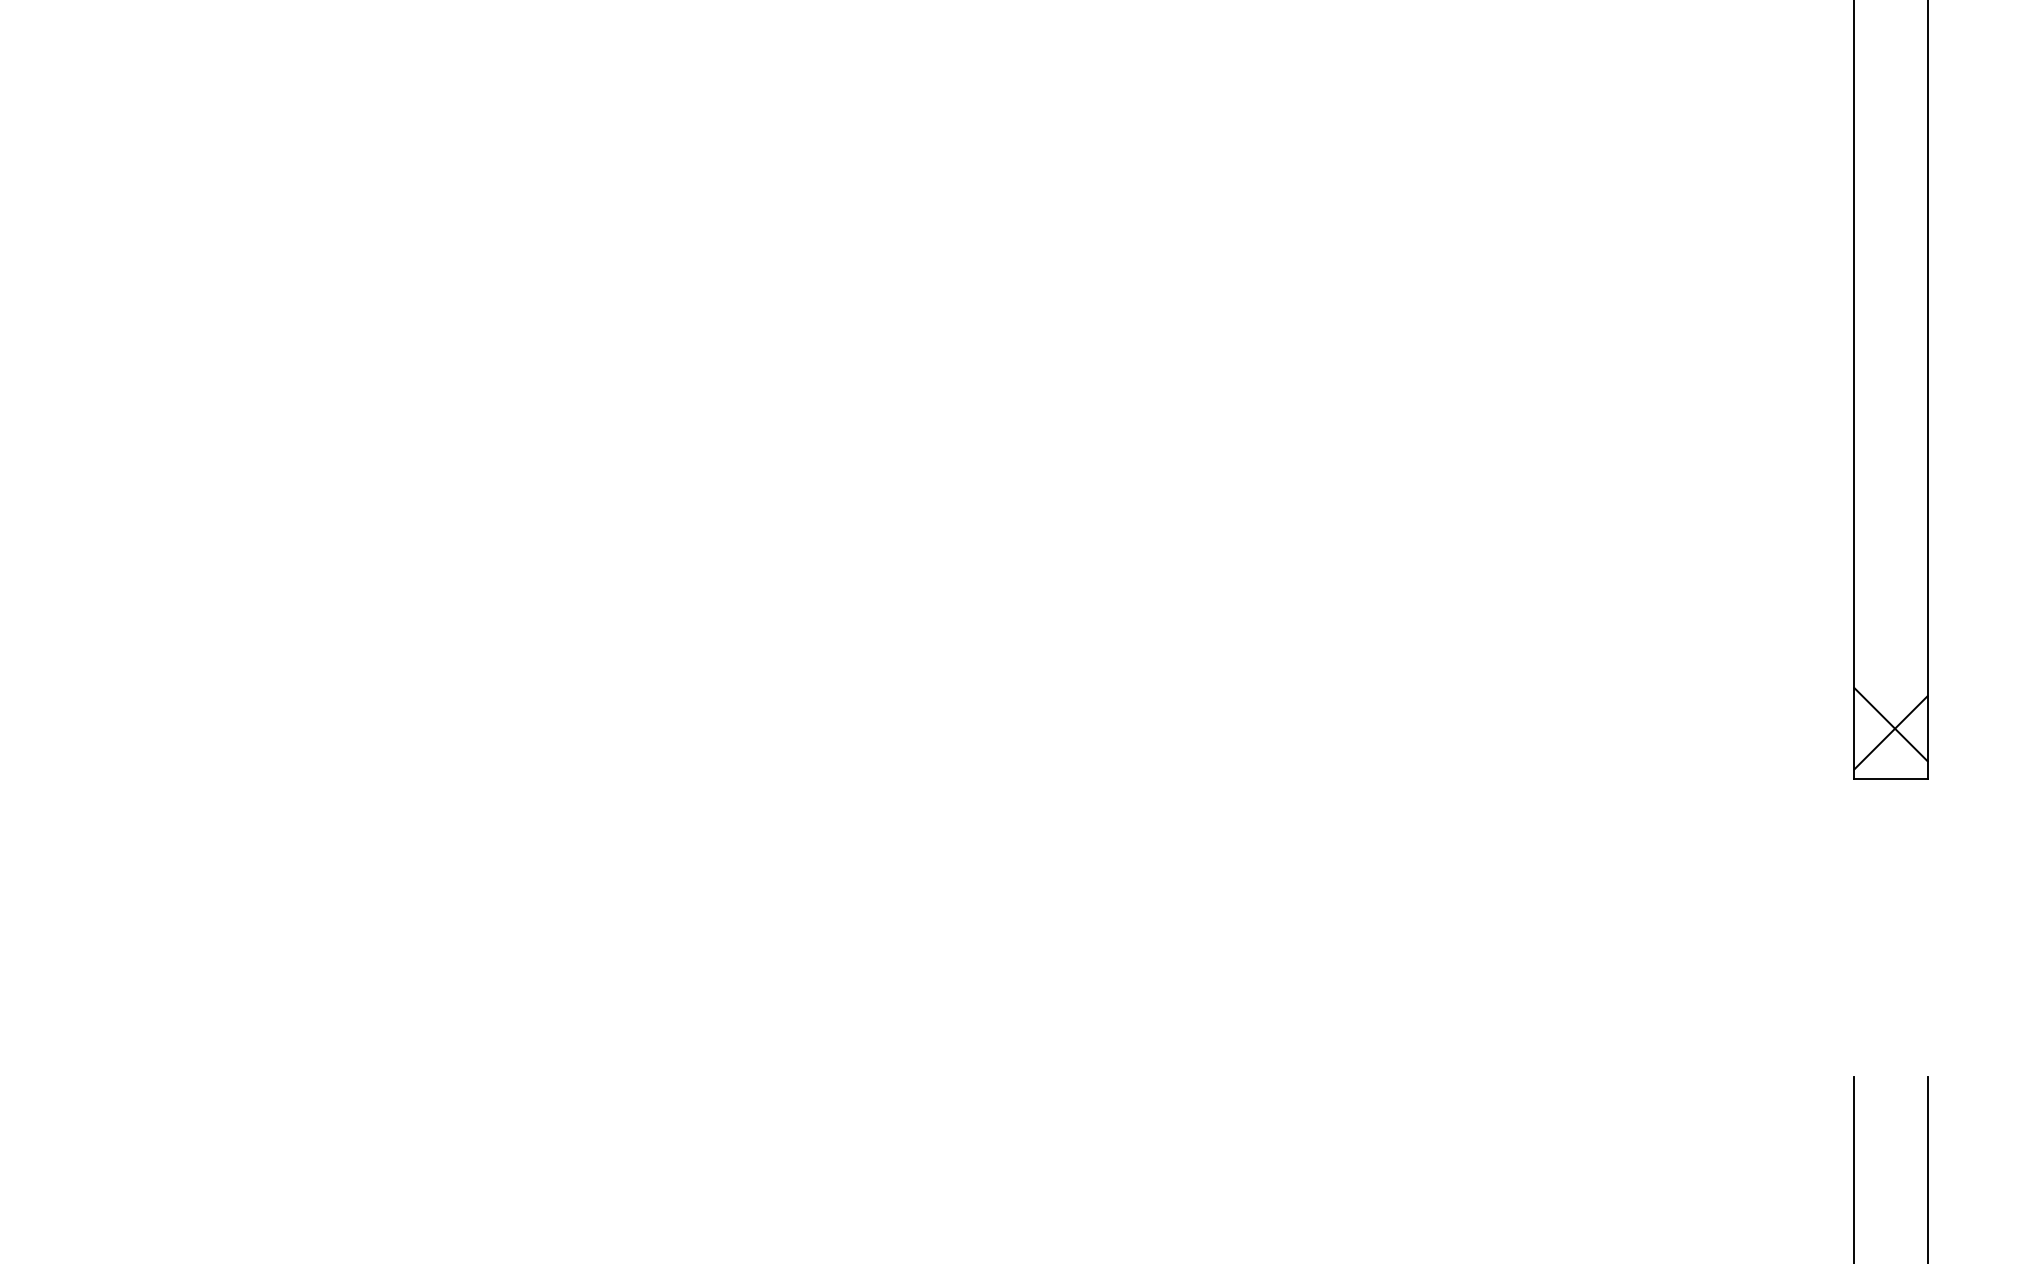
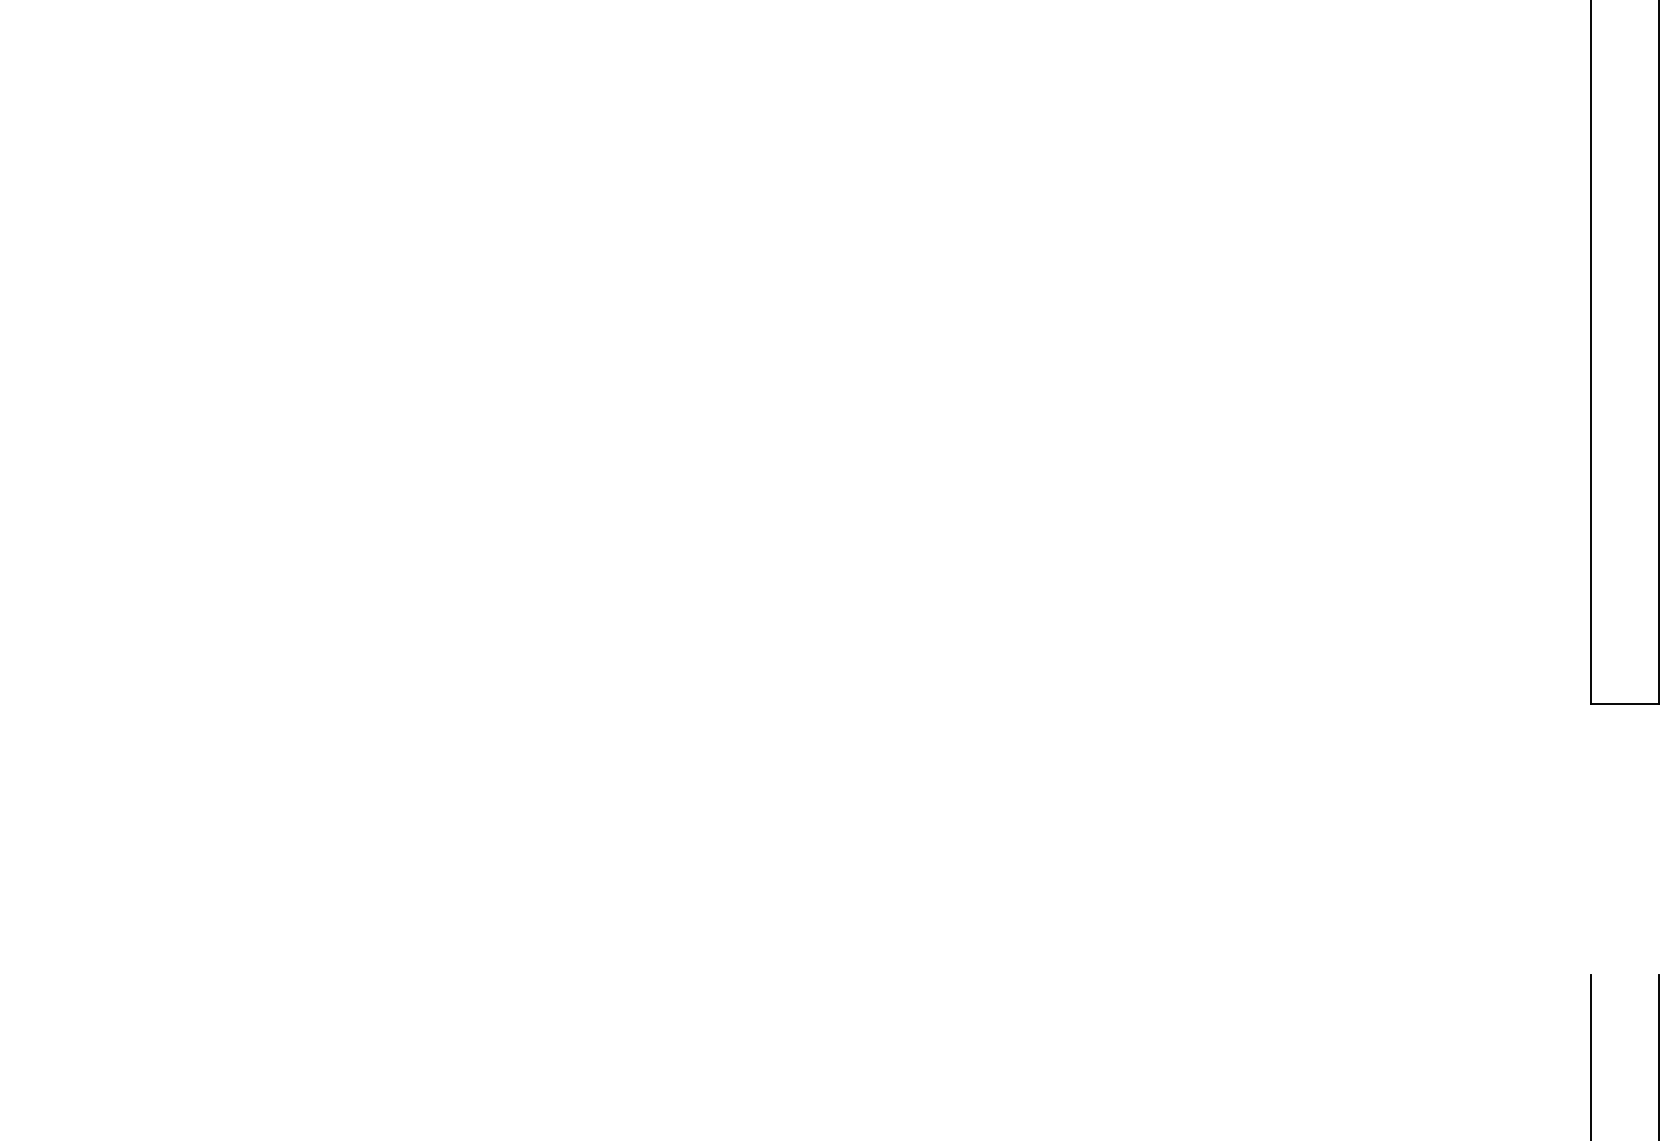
hatch: (1890, 728) -> (1624, 658), removed

